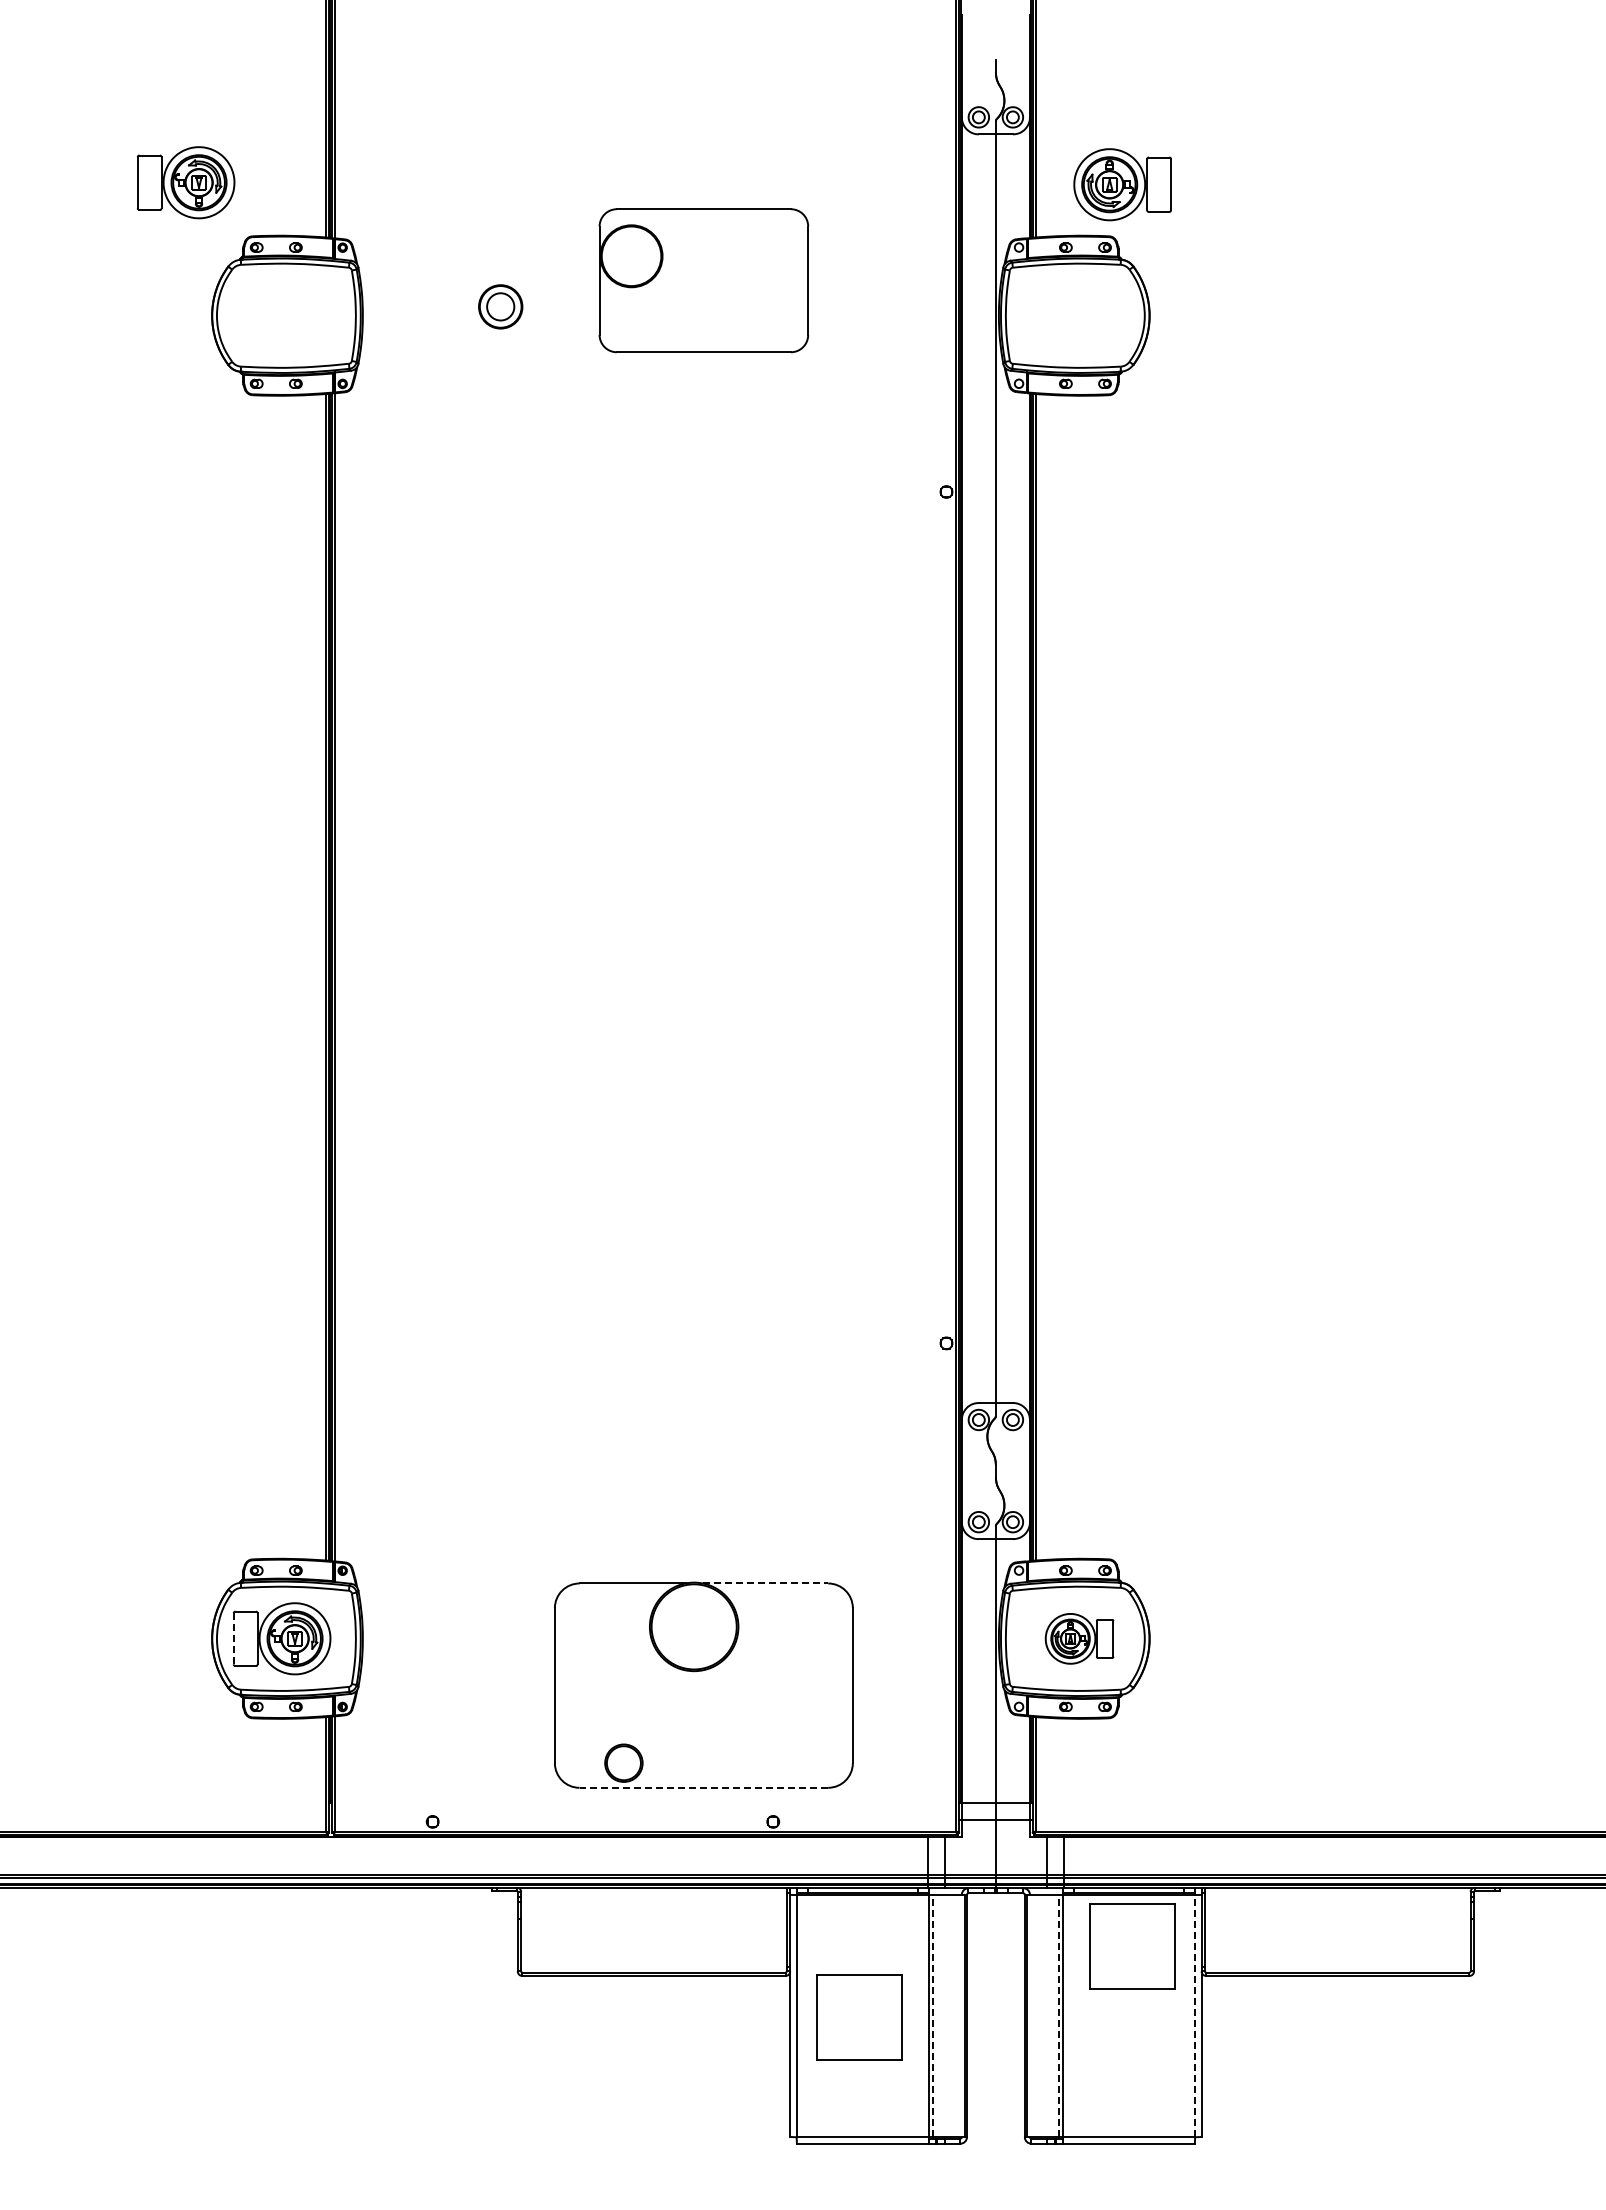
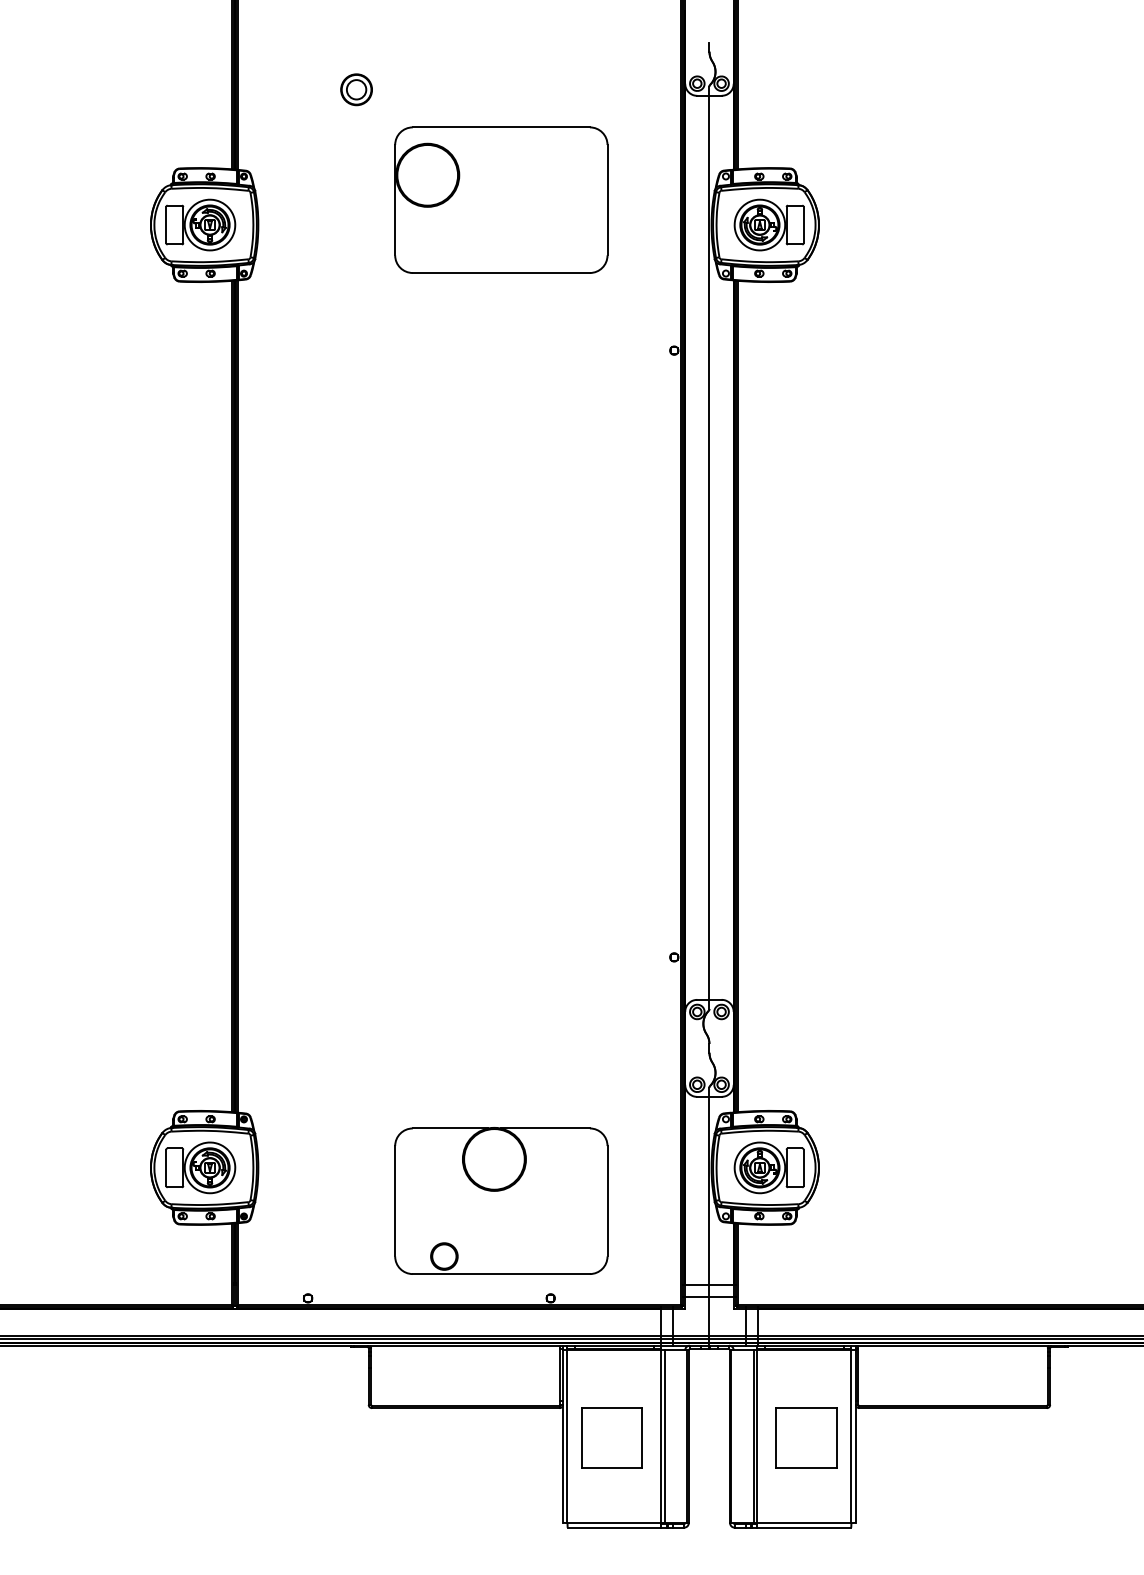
part: (185, 182) -> (200, 224), moved
part: (1122, 184) -> (769, 224), moved
part: (703, 280) -> (501, 199), size x1.43
part: (500, 306) -> (356, 89), moved
line: (765, 1583) -> (545, 1128), dashed -> solid
line: (233, 1638) -> (166, 1167), dashed -> solid
part: (1079, 1638) -> (769, 1167), size x1.43
line: (703, 1787) -> (501, 1273), dashed -> solid
part: (1132, 1946) -> (806, 1437), moved
line: (933, 2015) -> (664, 1436), dashed -> solid
line: (1058, 2015) -> (754, 1436), dashed -> solid
line: (1195, 2015) -> (851, 1436), dashed -> solid

